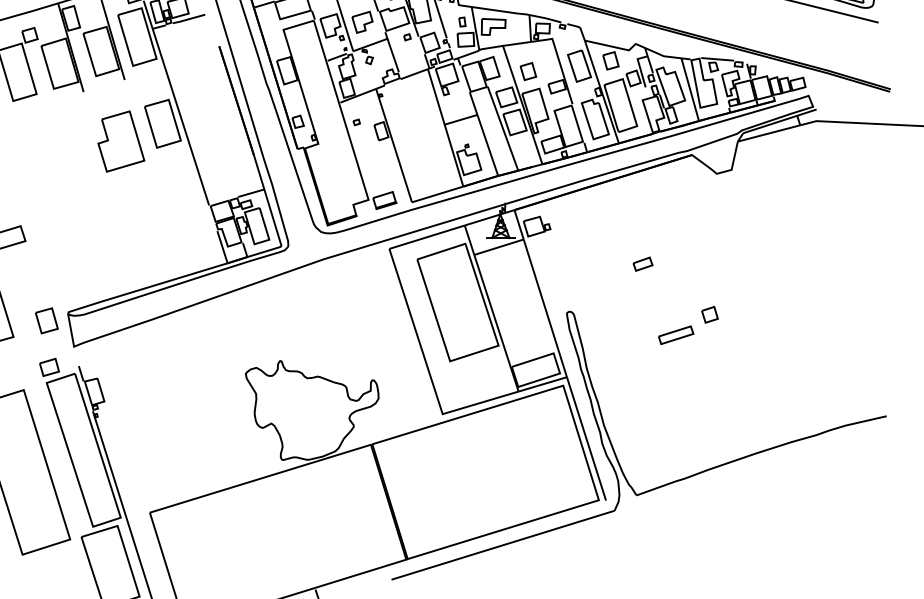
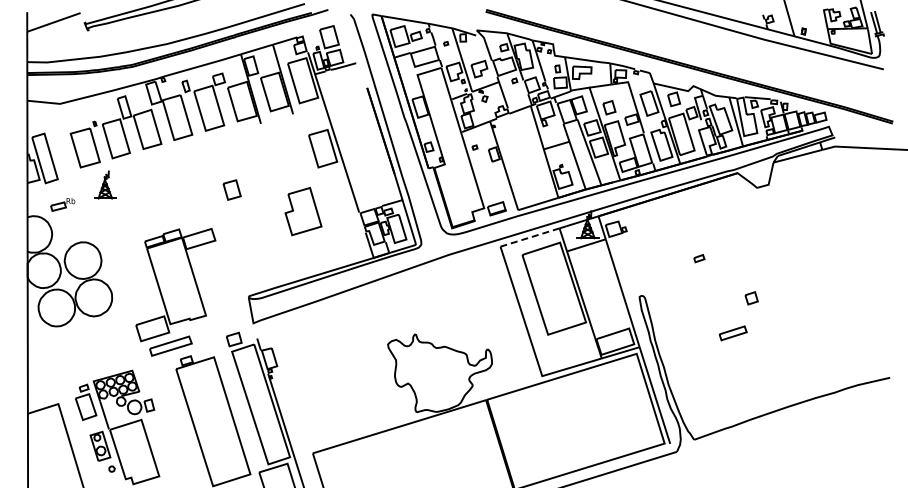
part: (121, 141) -> (303, 211), moved
line: (427, 237) -> (530, 237), solid -> dashed
part: (643, 263) -> (699, 258), size x0.7
part: (46, 320) -> (231, 189), moved
part: (675, 335) -> (732, 333), moved

